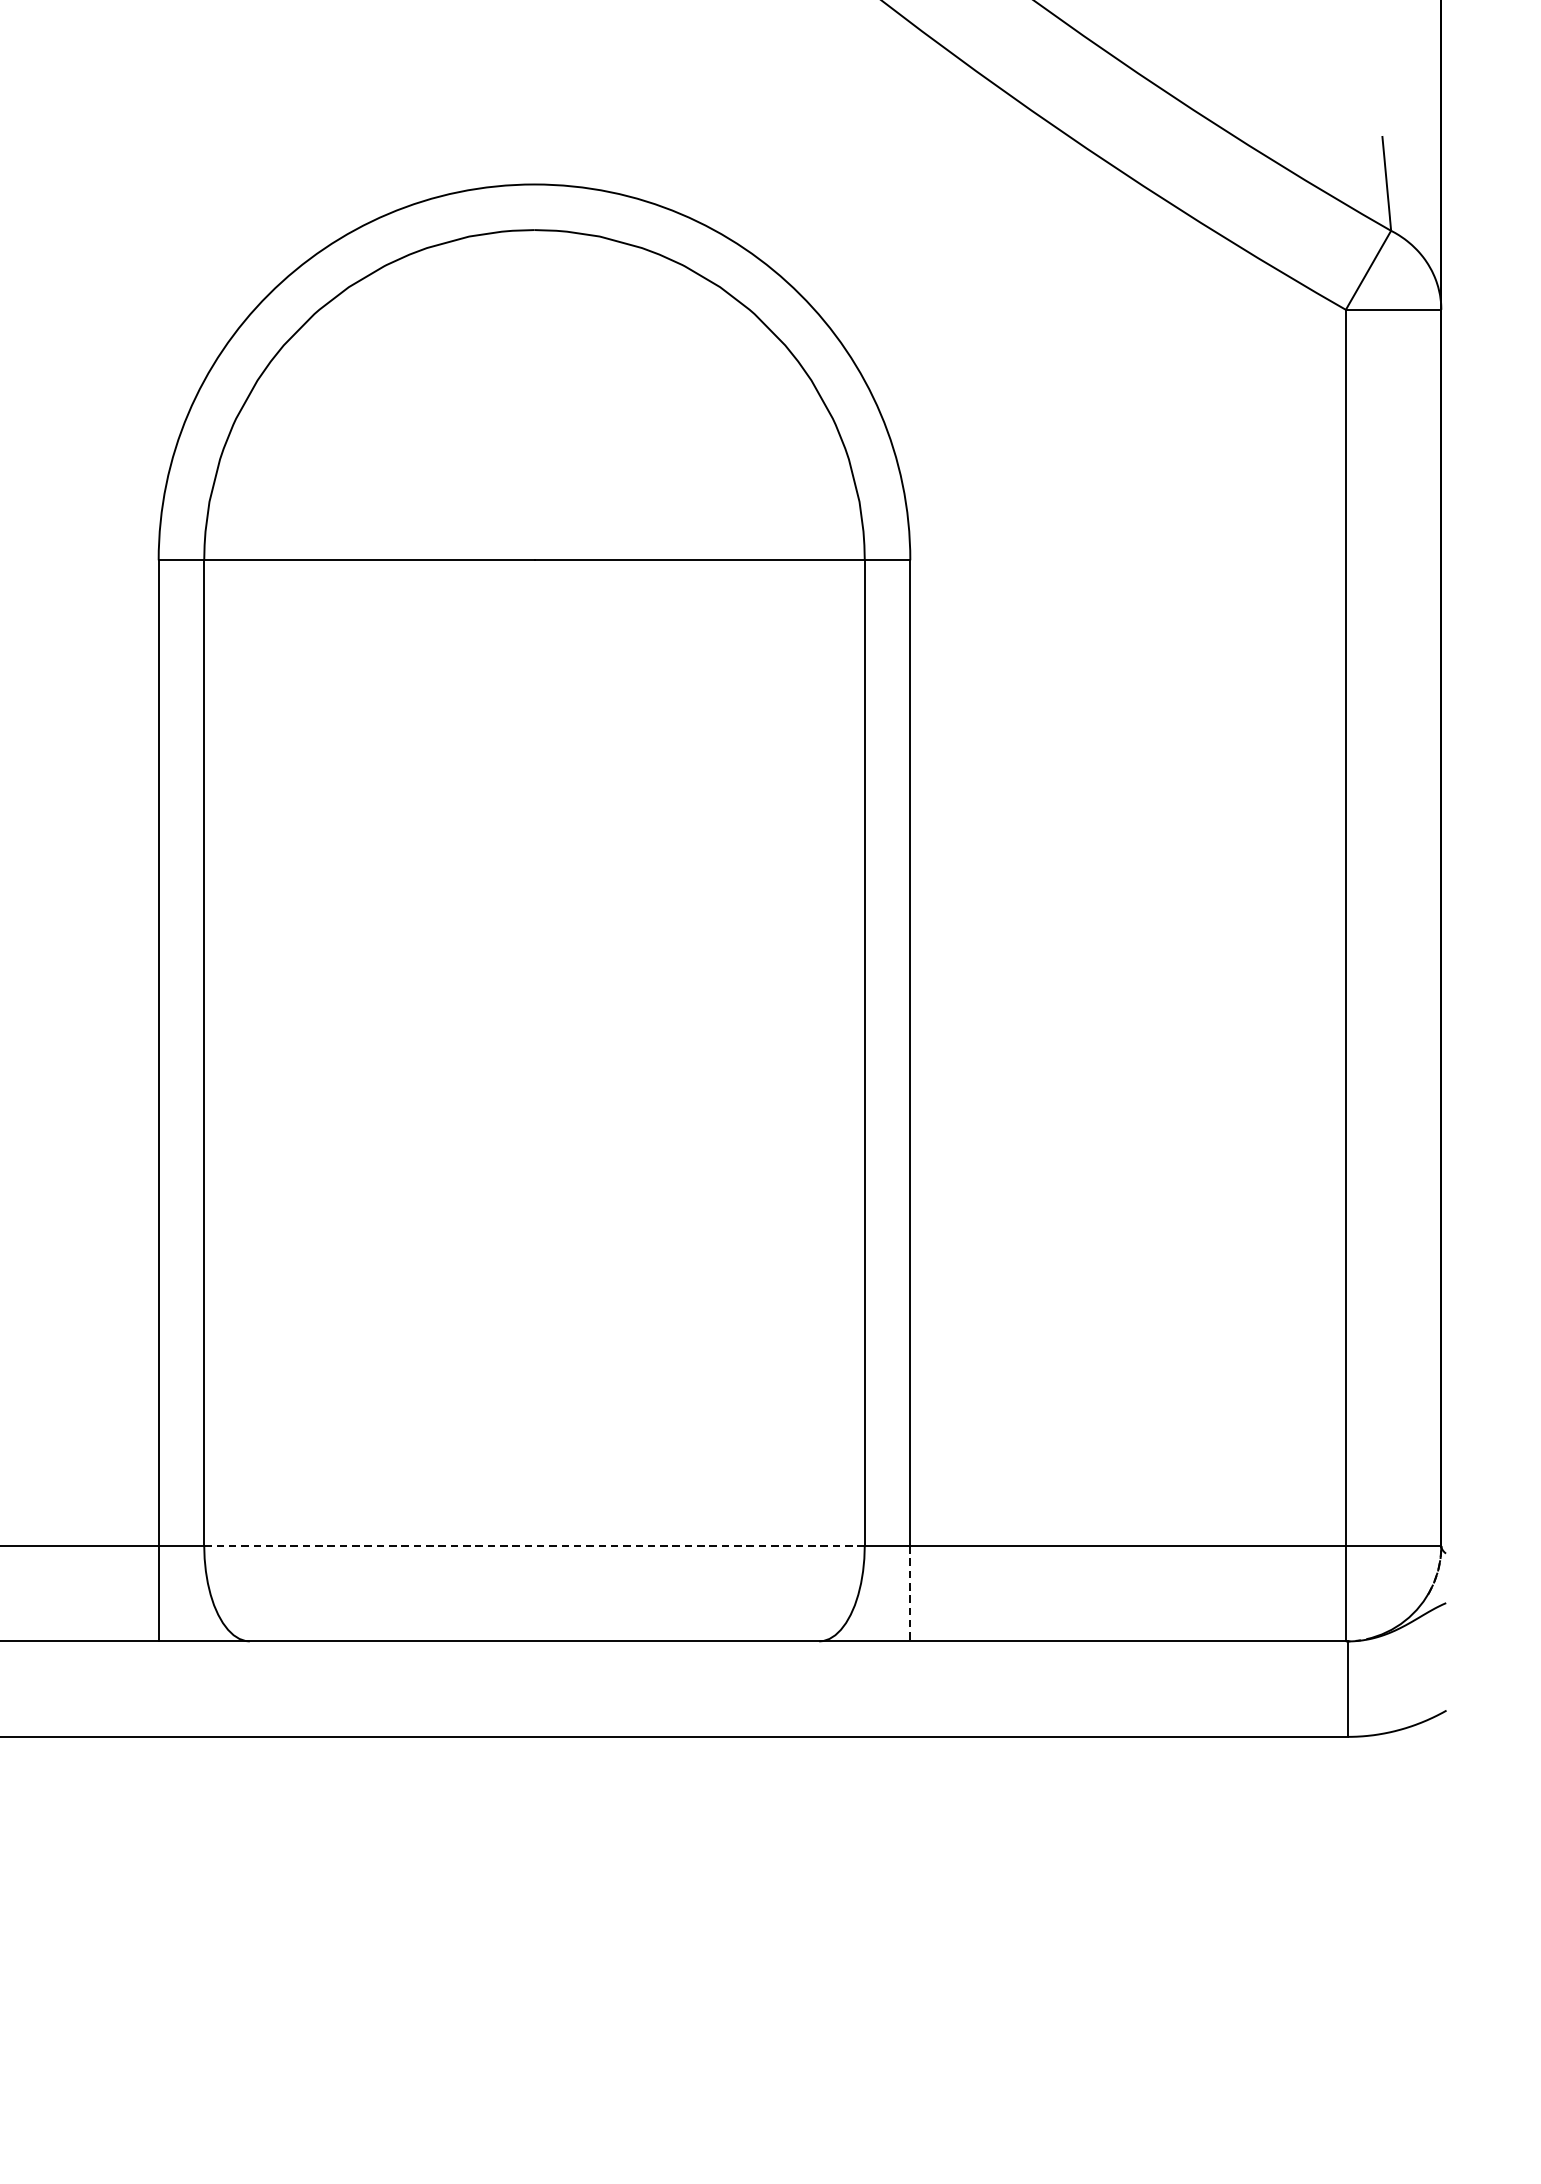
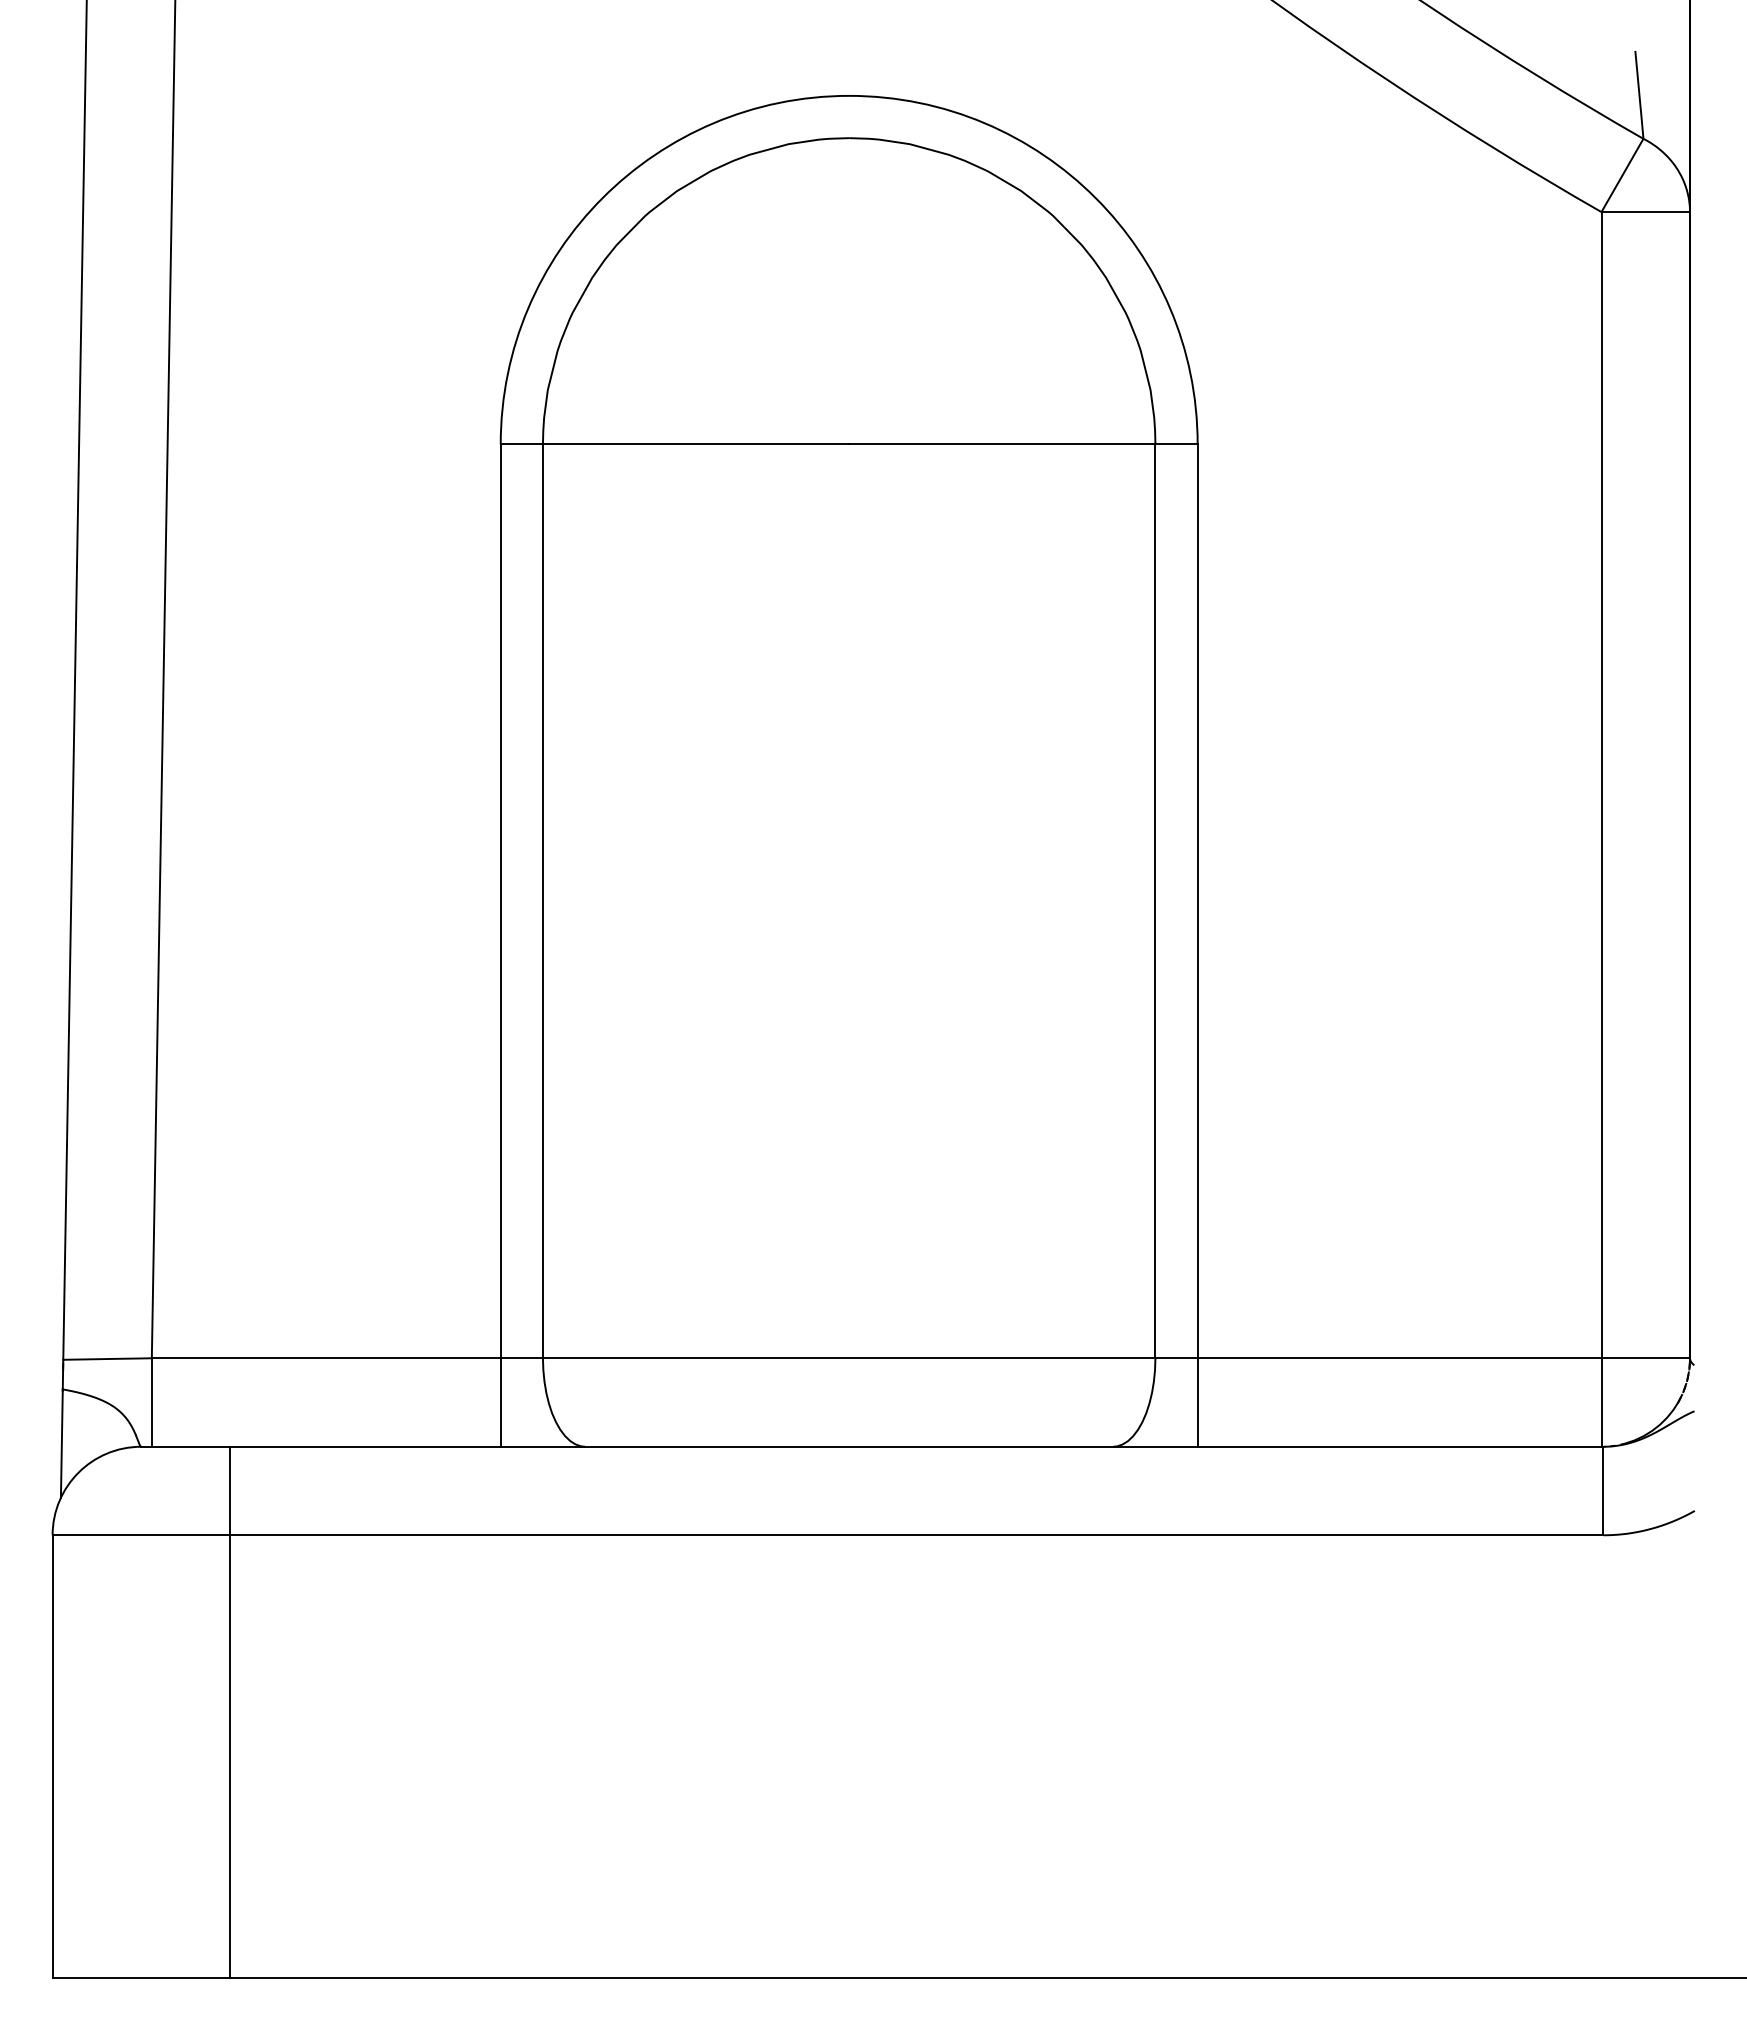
line: (534, 1546) -> (849, 1358), dashed -> solid
line: (910, 1594) -> (1197, 1403), dashed -> solid

